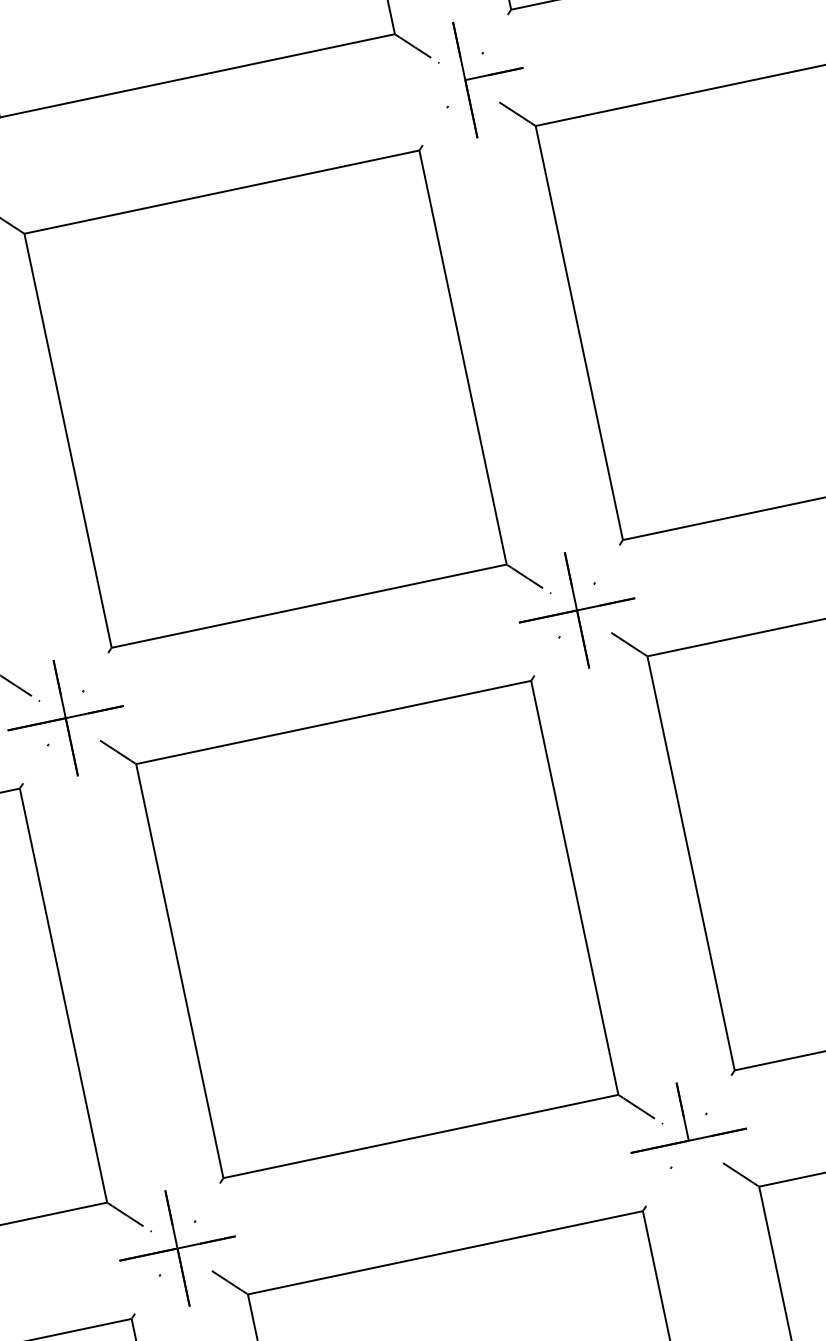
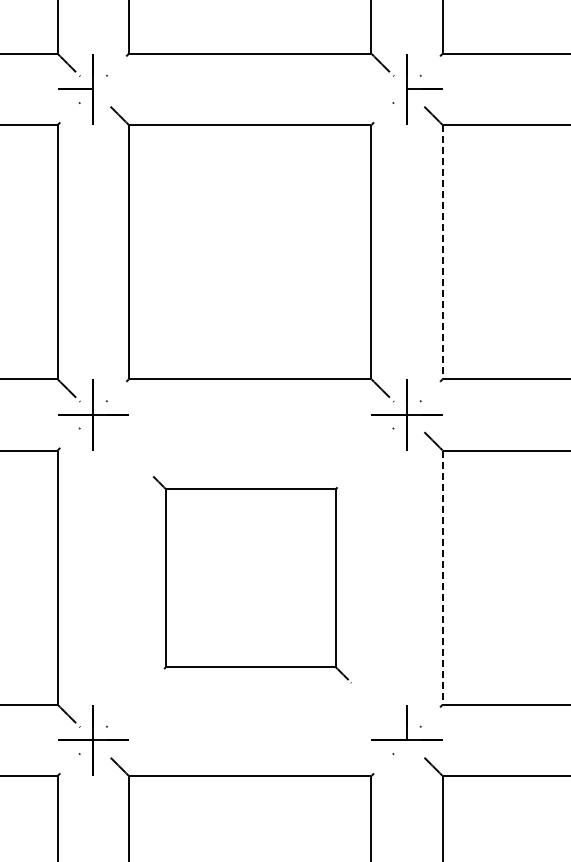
line: (578, 333) -> (442, 252), solid -> dashed
line: (690, 864) -> (442, 578), solid -> dashed
part: (381, 931) -> (252, 579), size x0.7

